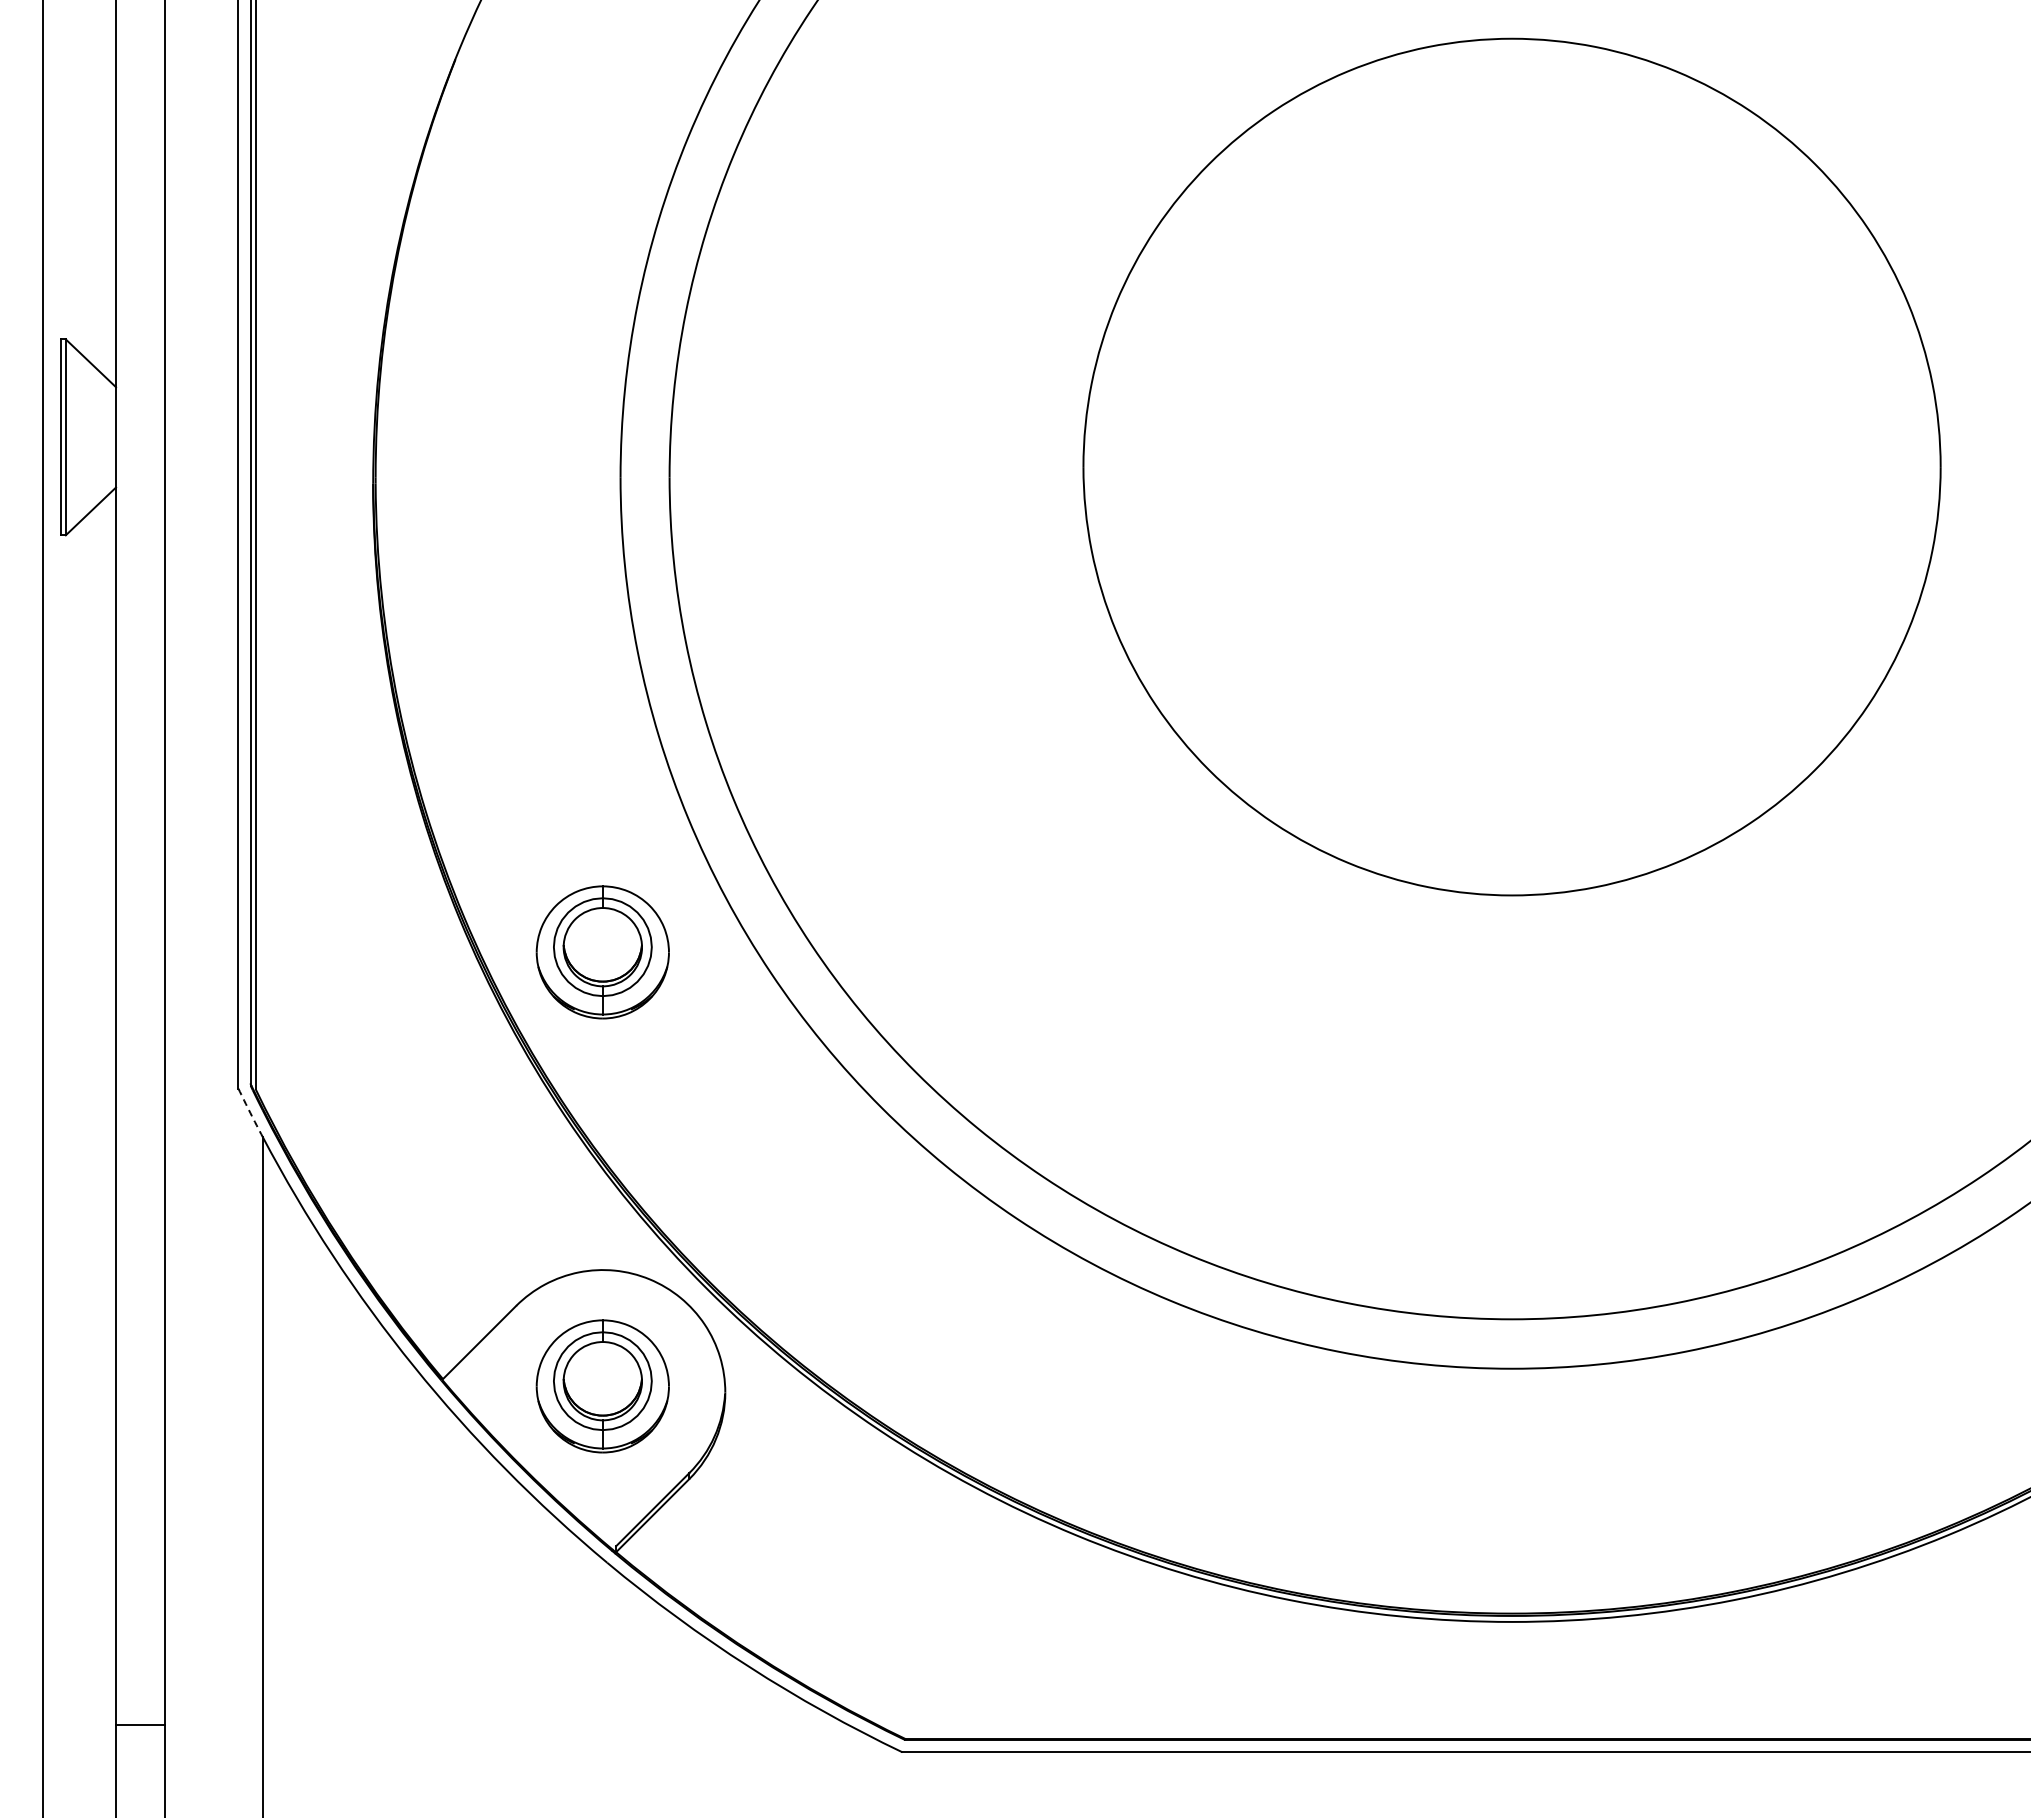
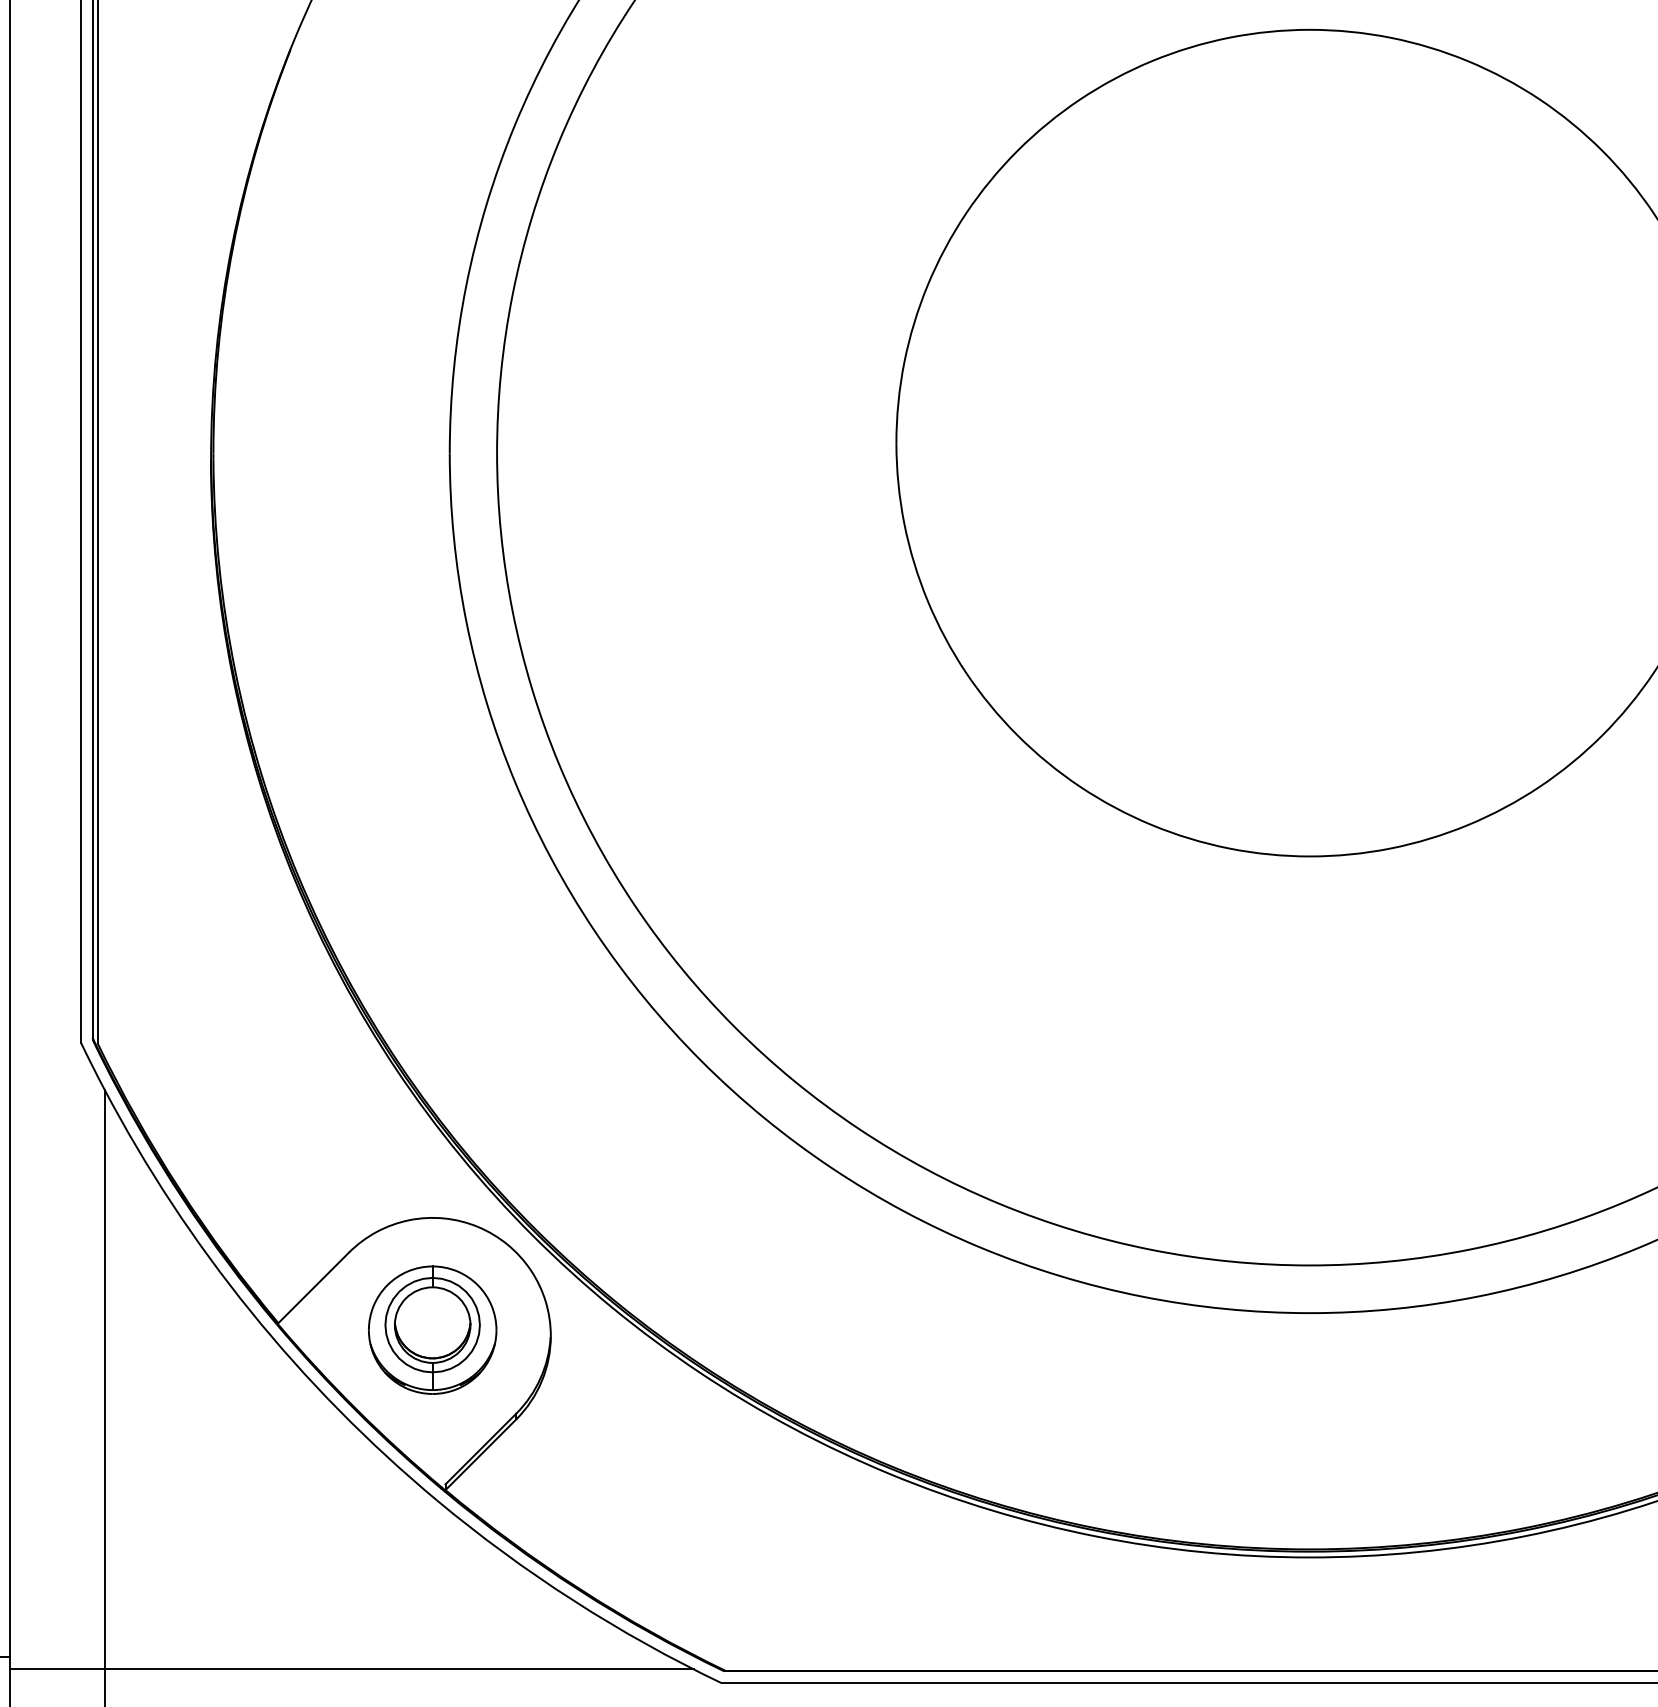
part: (602, 952) -> (432, 911), removed
arc: (250, 1113) -> (92, 1066), dashed -> solid
line: (519, 1737) -> (352, 1668), added

